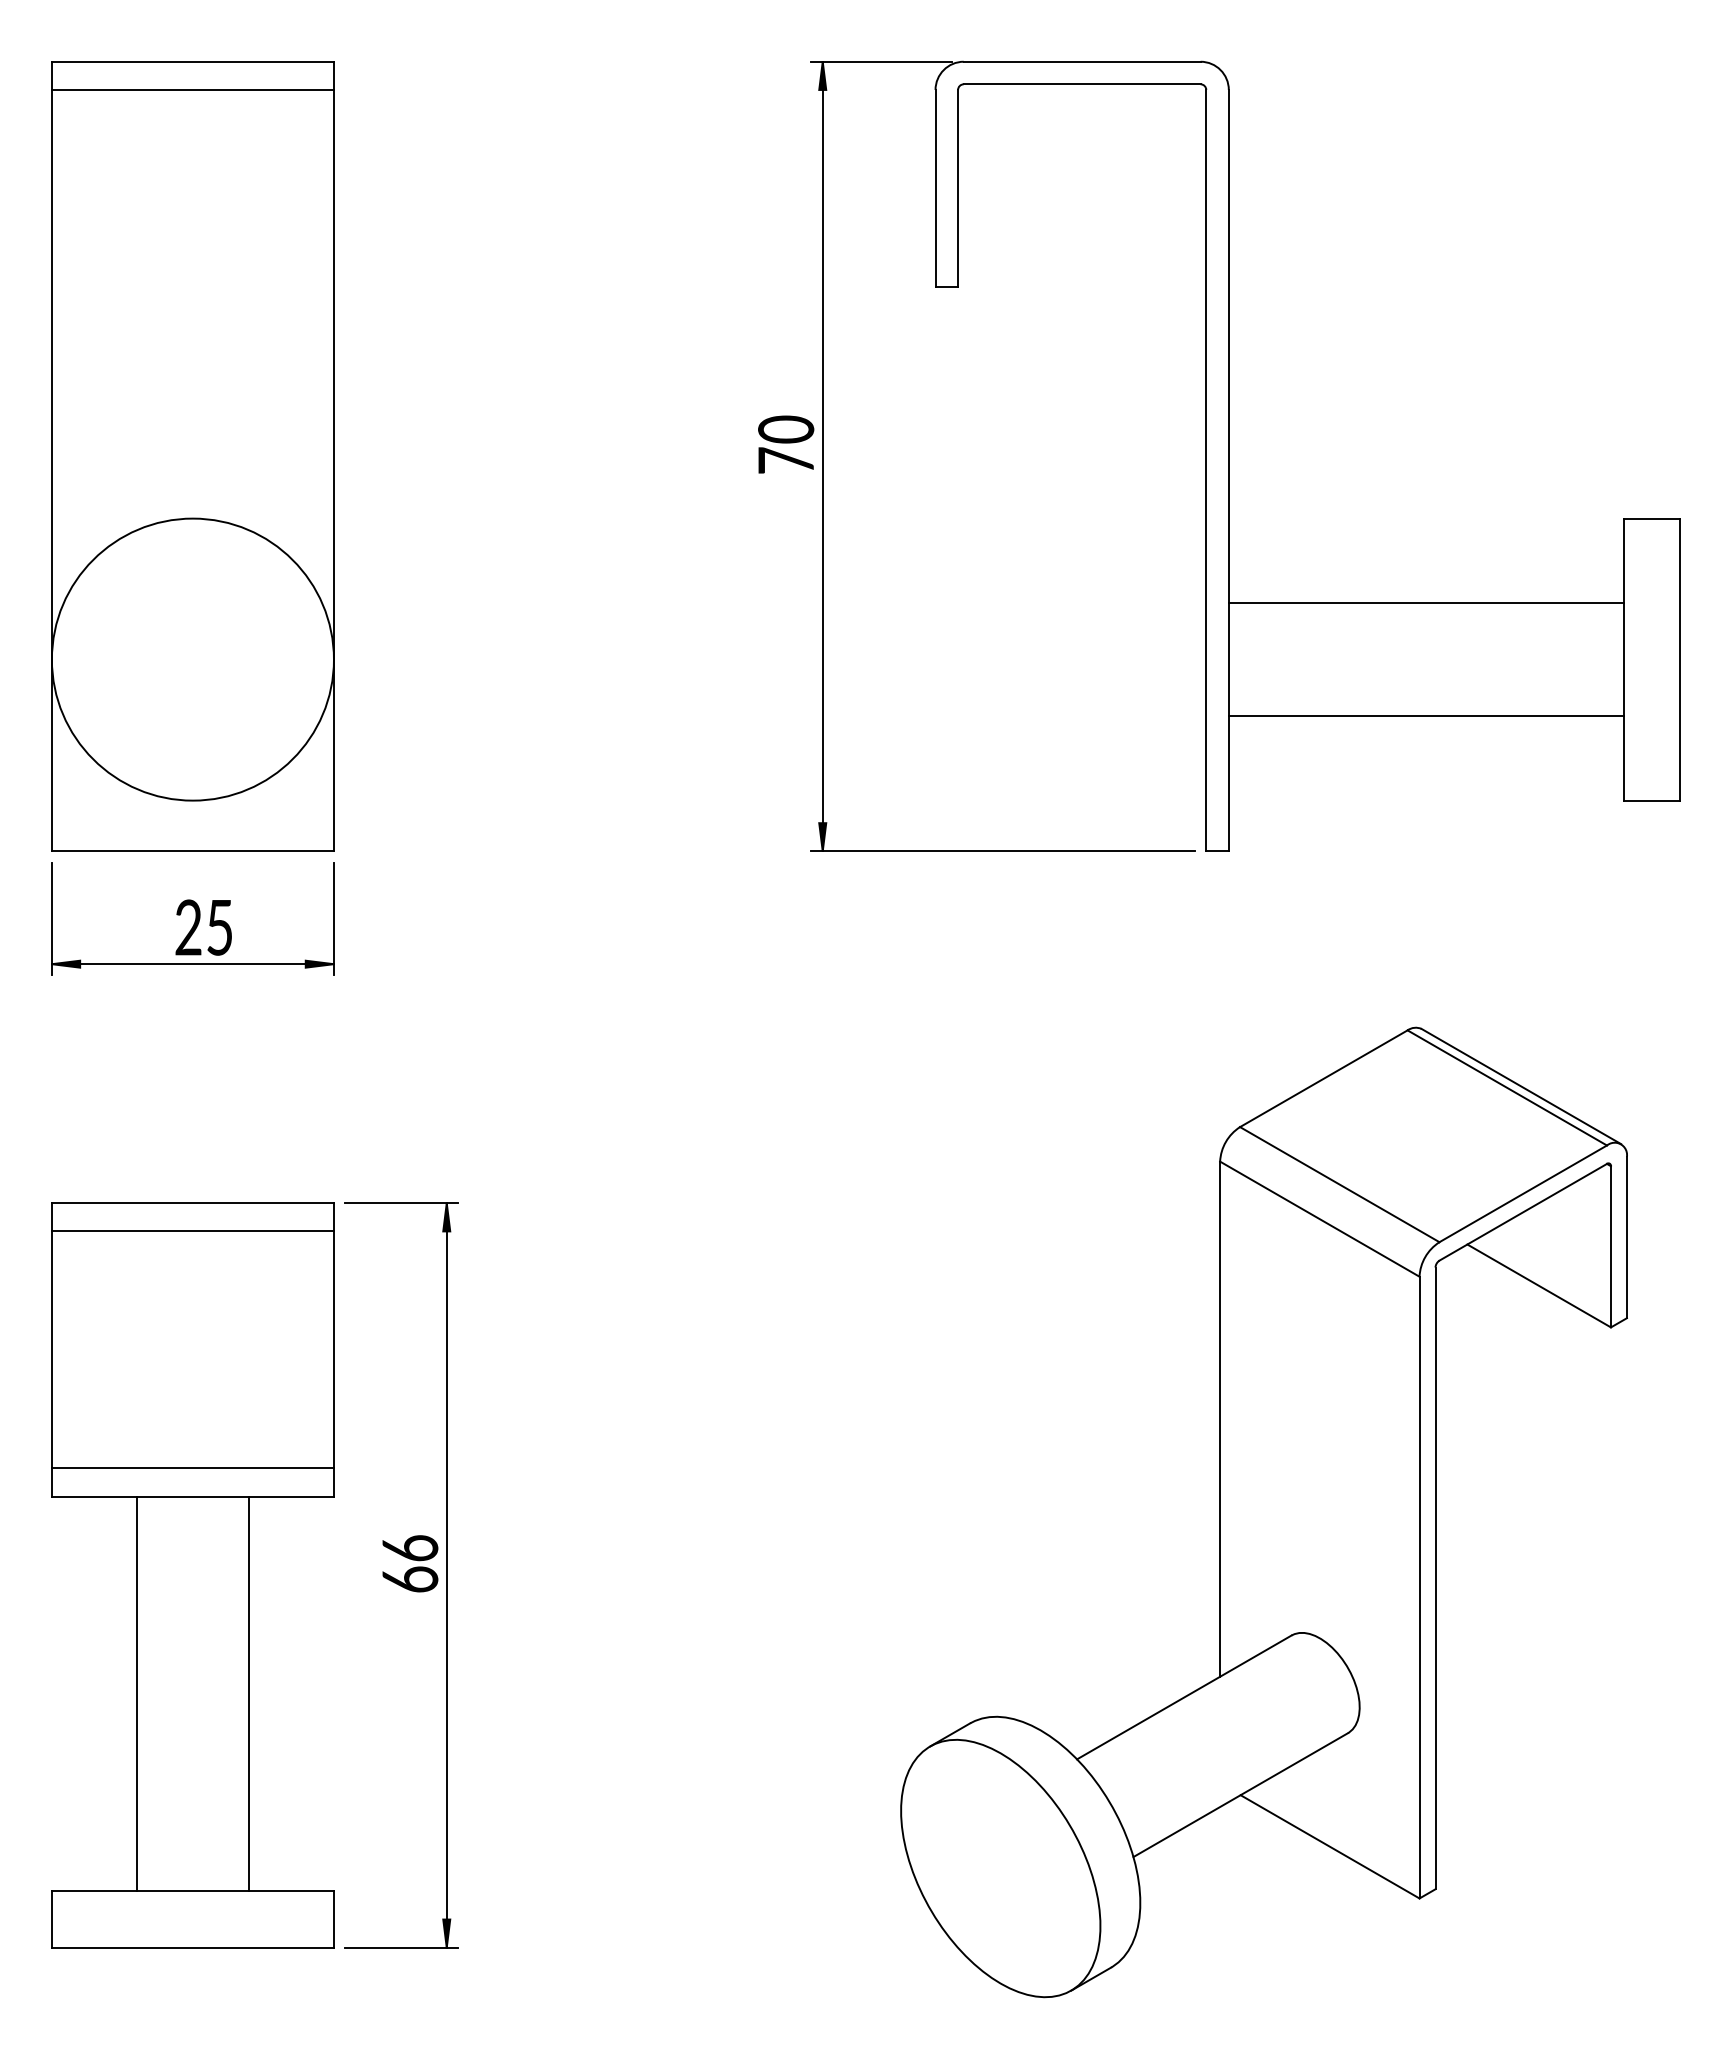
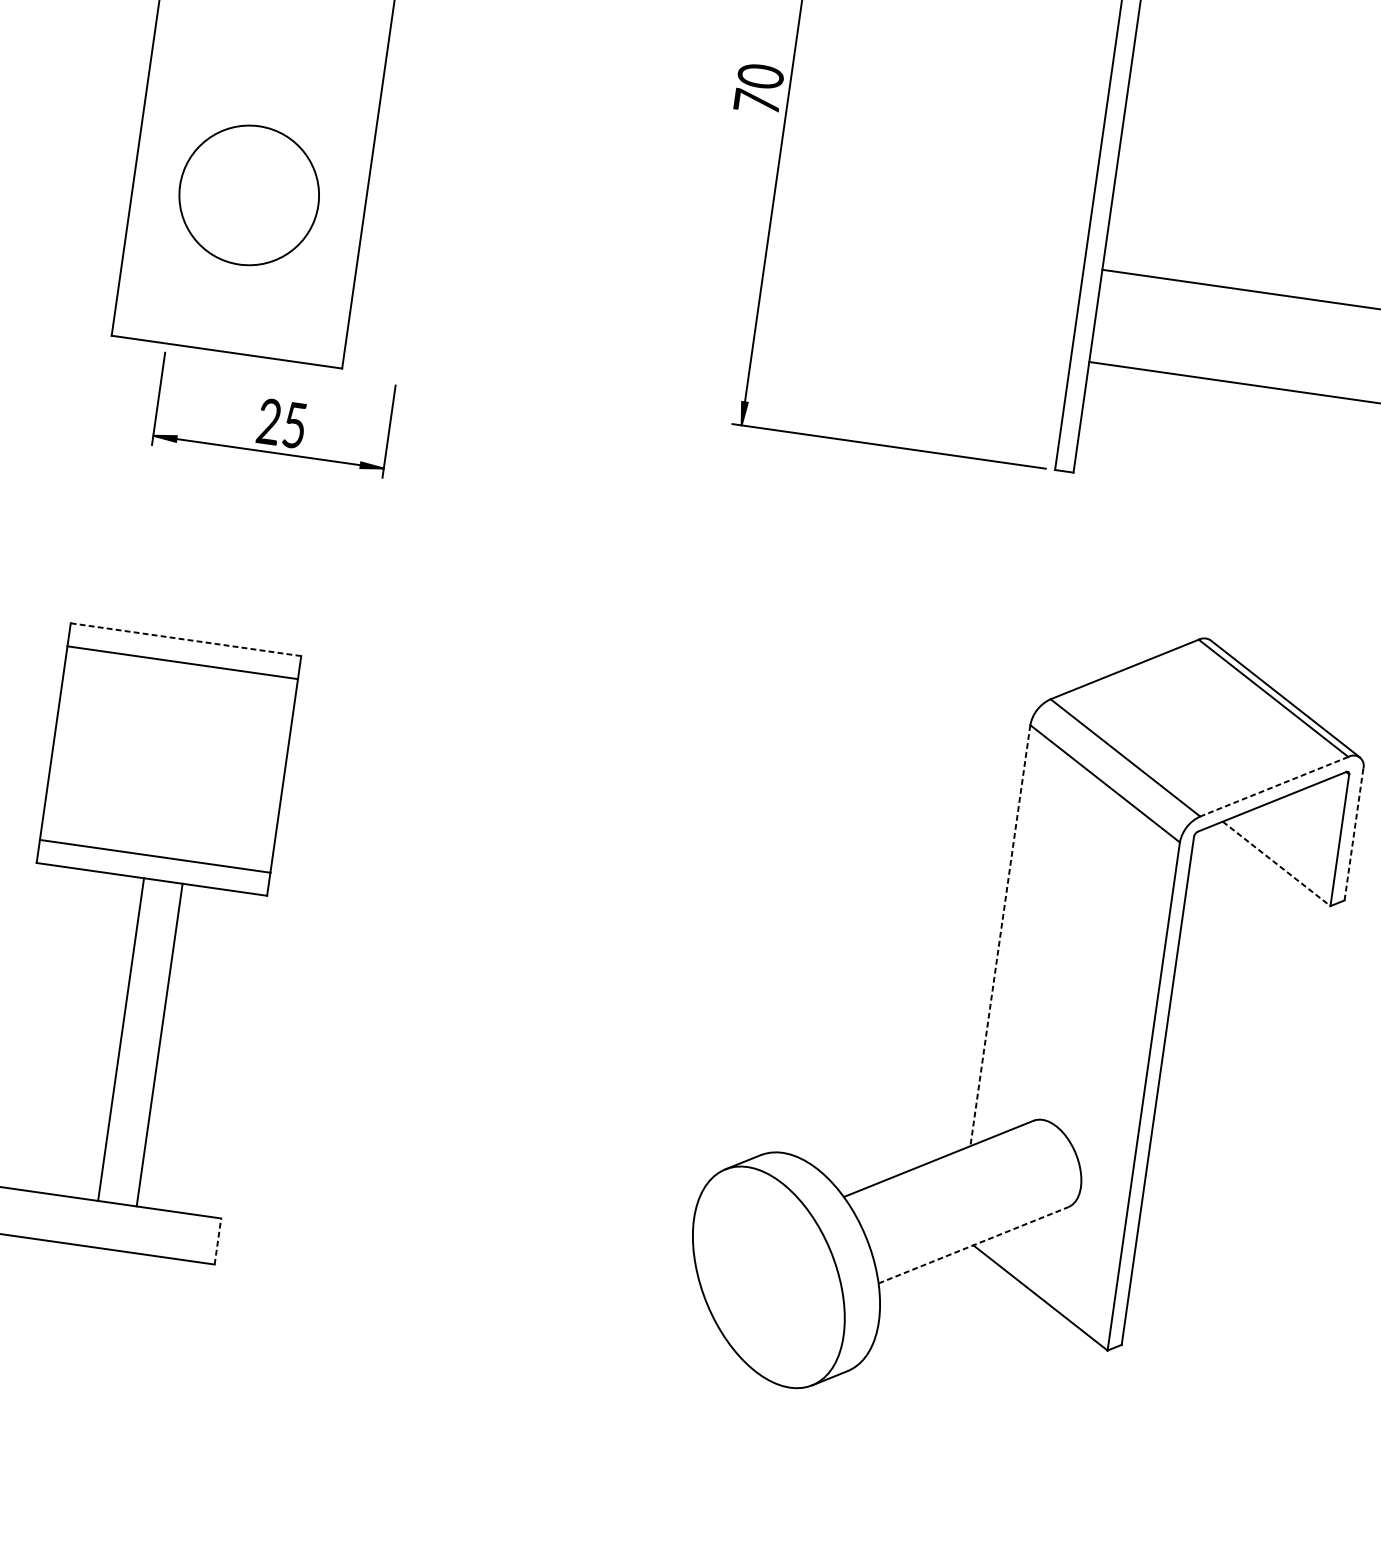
circle: (192, 659) -> (248, 195), size x0.6
part: (192, 918) -> (273, 414), moved
line: (1523, 1193) -> (1274, 786), solid -> dashed
line: (193, 1203) -> (186, 639), solid -> dashed
line: (1626, 1237) -> (1353, 834), solid -> dashed
line: (1539, 1285) -> (1276, 863), solid -> dashed
line: (1220, 1419) -> (1000, 935), solid -> dashed
part: (401, 1575) -> (313, 968), removed
line: (136, 1693) -> (159, 1044), moved
line: (249, 1693) -> (121, 1039), moved
line: (1240, 1795) -> (973, 1245), solid -> dashed
line: (333, 1919) -> (217, 1241), solid -> dashed

